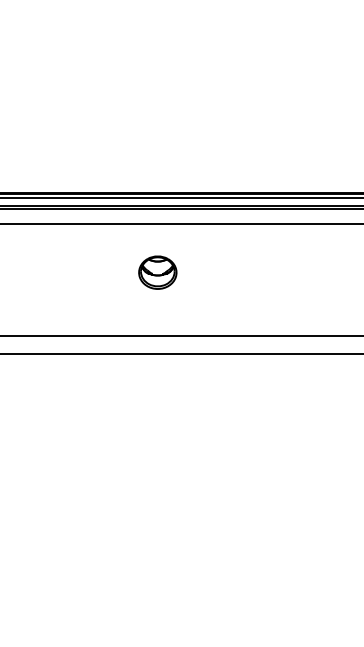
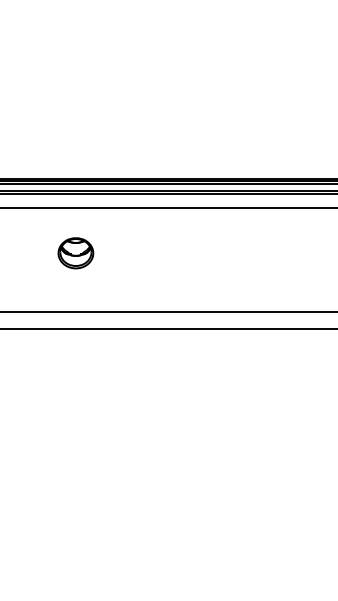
part: (157, 272) -> (75, 253), moved

